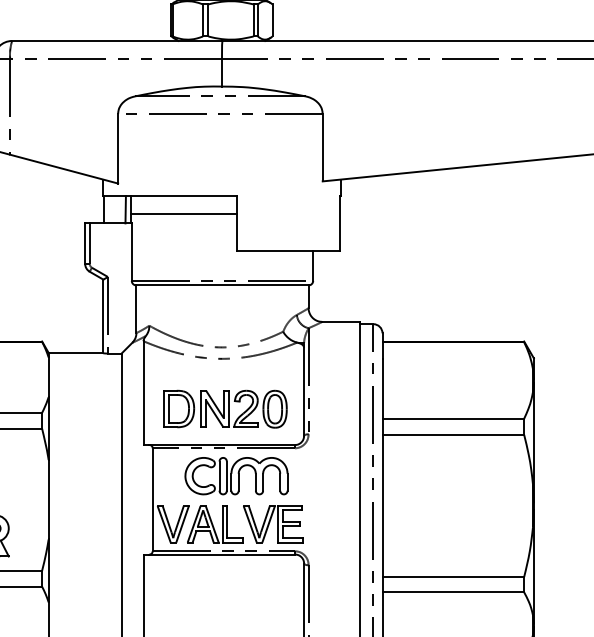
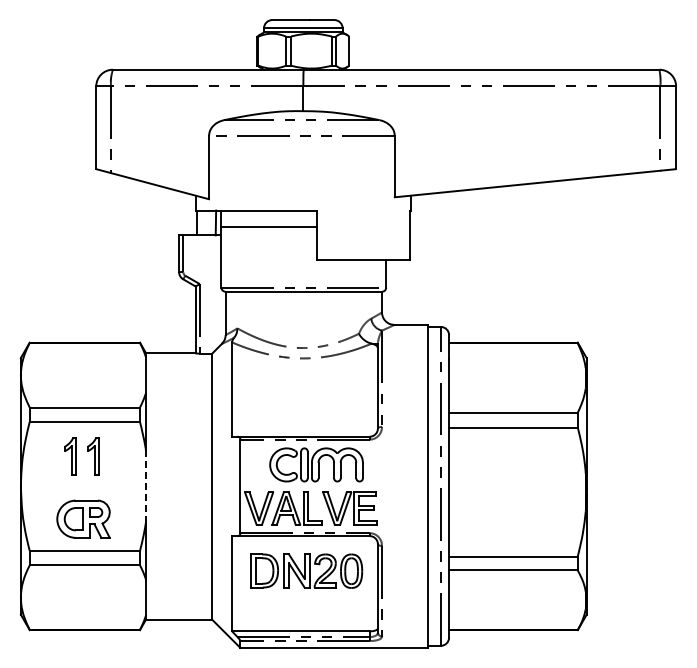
part: (225, 408) -> (306, 570), moved
line: (48, 499) -> (145, 486), solid -> dashed

